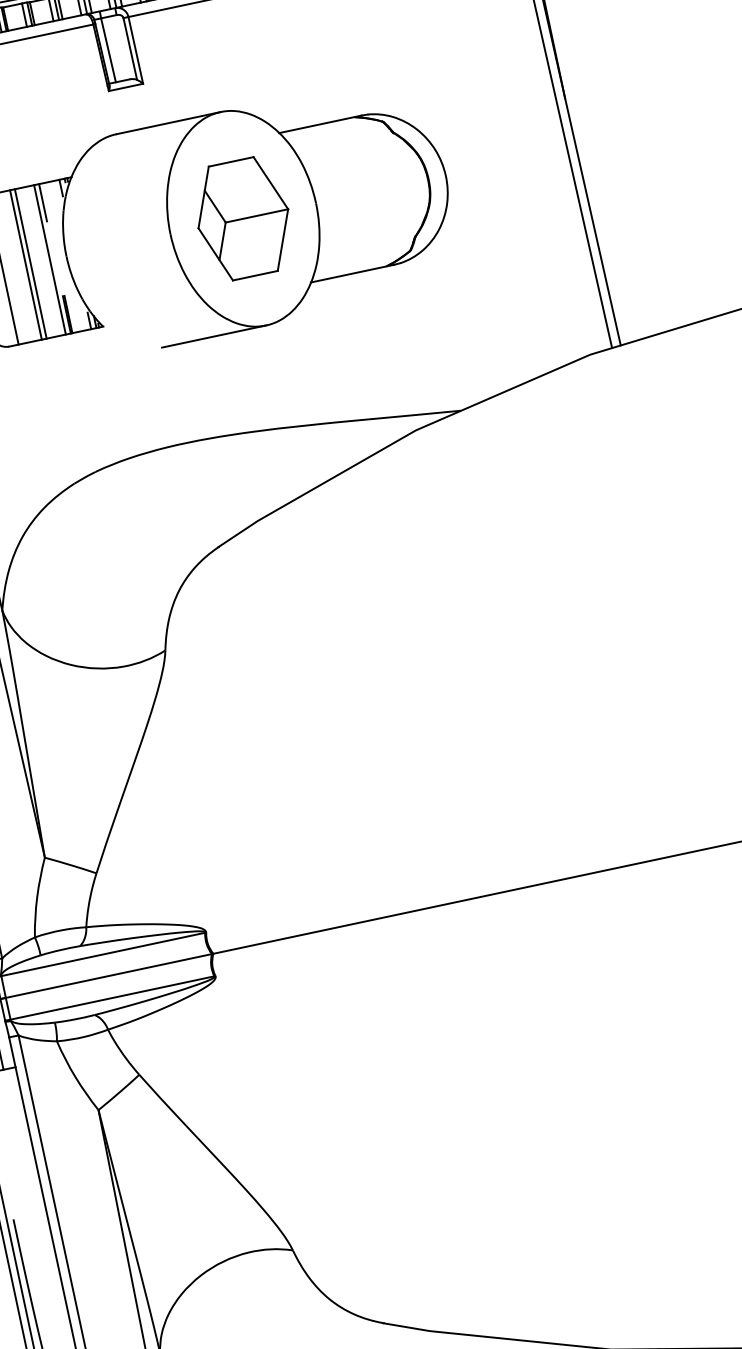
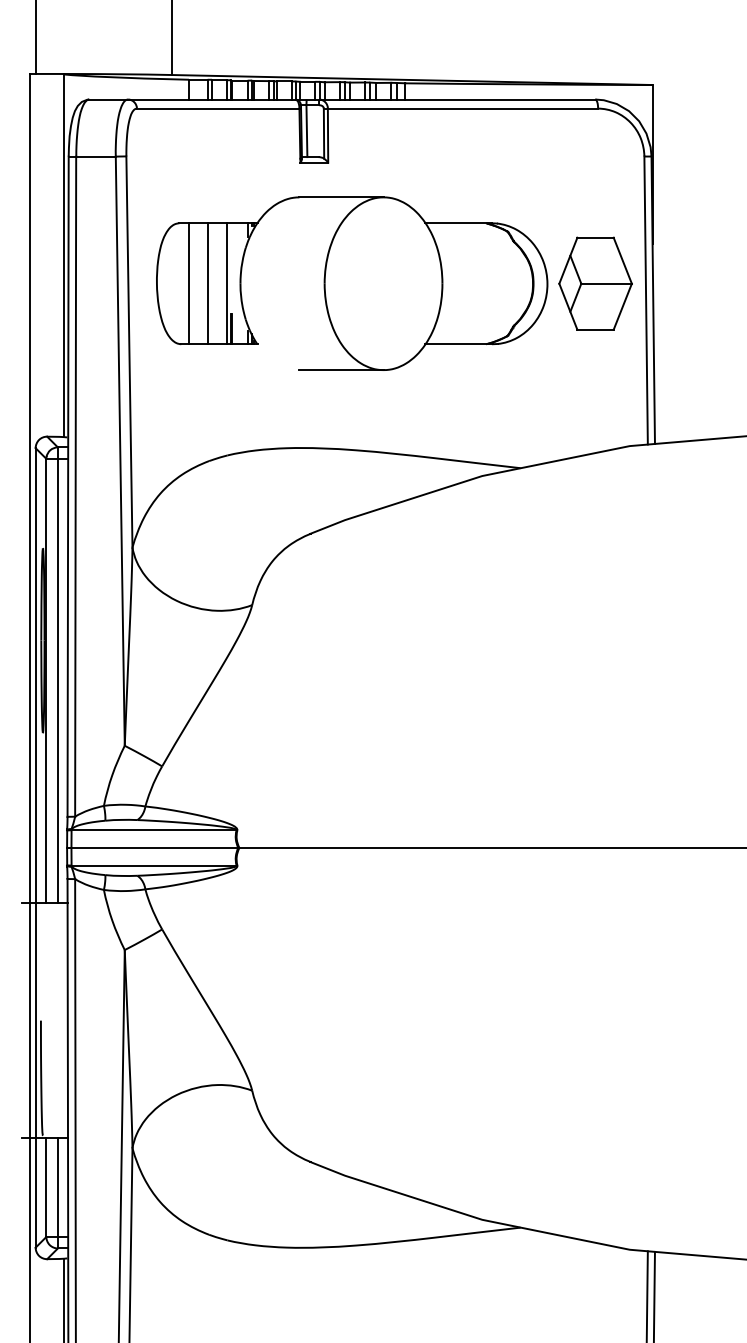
line: (43, 202) -> (231, 238), removed
part: (243, 218) -> (595, 283), moved
line: (30, 263) -> (211, 283), removed

